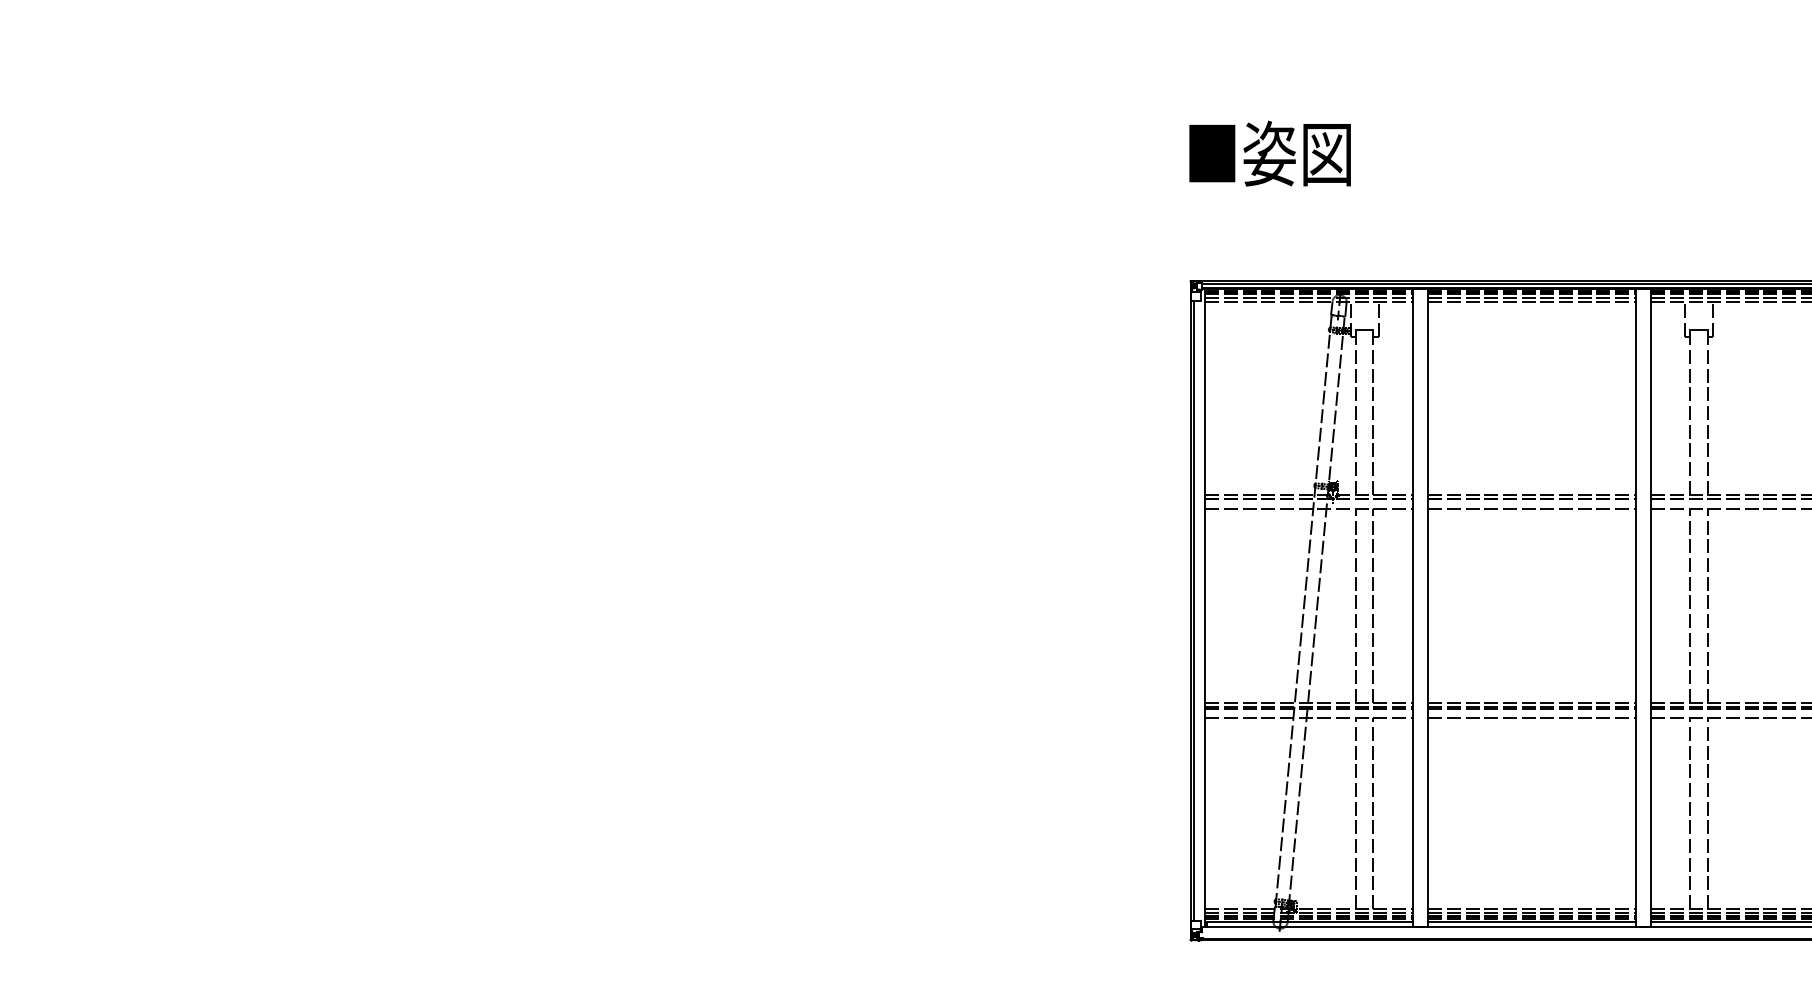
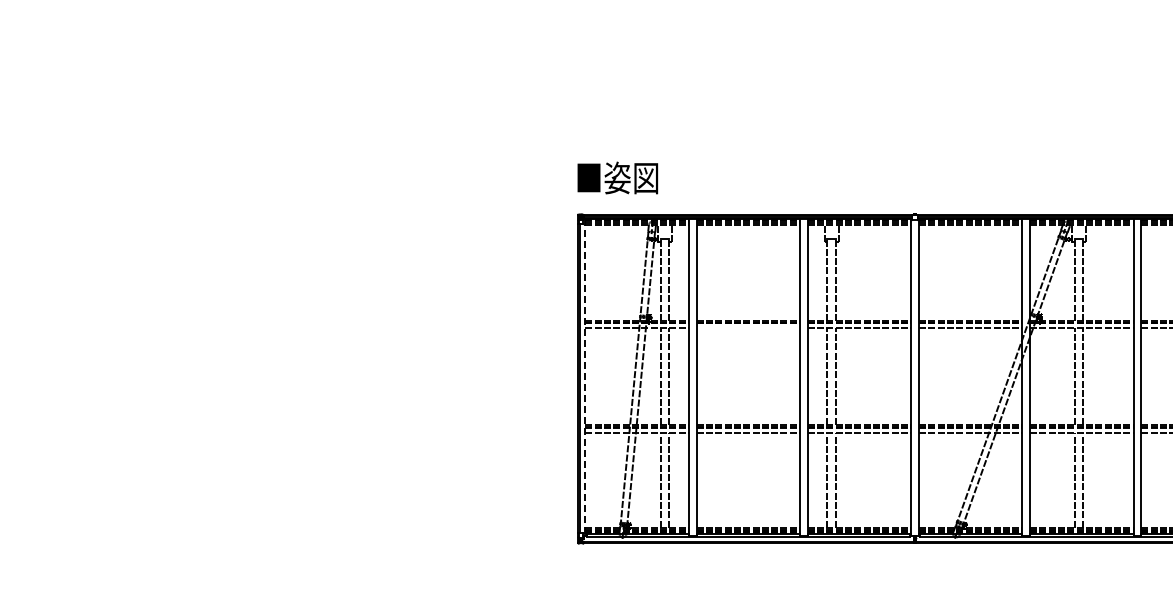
text: (1269, 152) -> (617, 177), moved
line: (1532, 507) -> (748, 327), removed
line: (1205, 608) -> (585, 377), solid -> dashed

